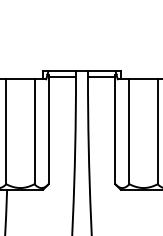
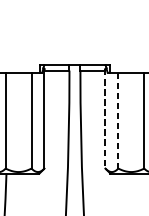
line: (115, 130) -> (105, 119), solid -> dashed
line: (129, 132) -> (118, 121), solid -> dashed

